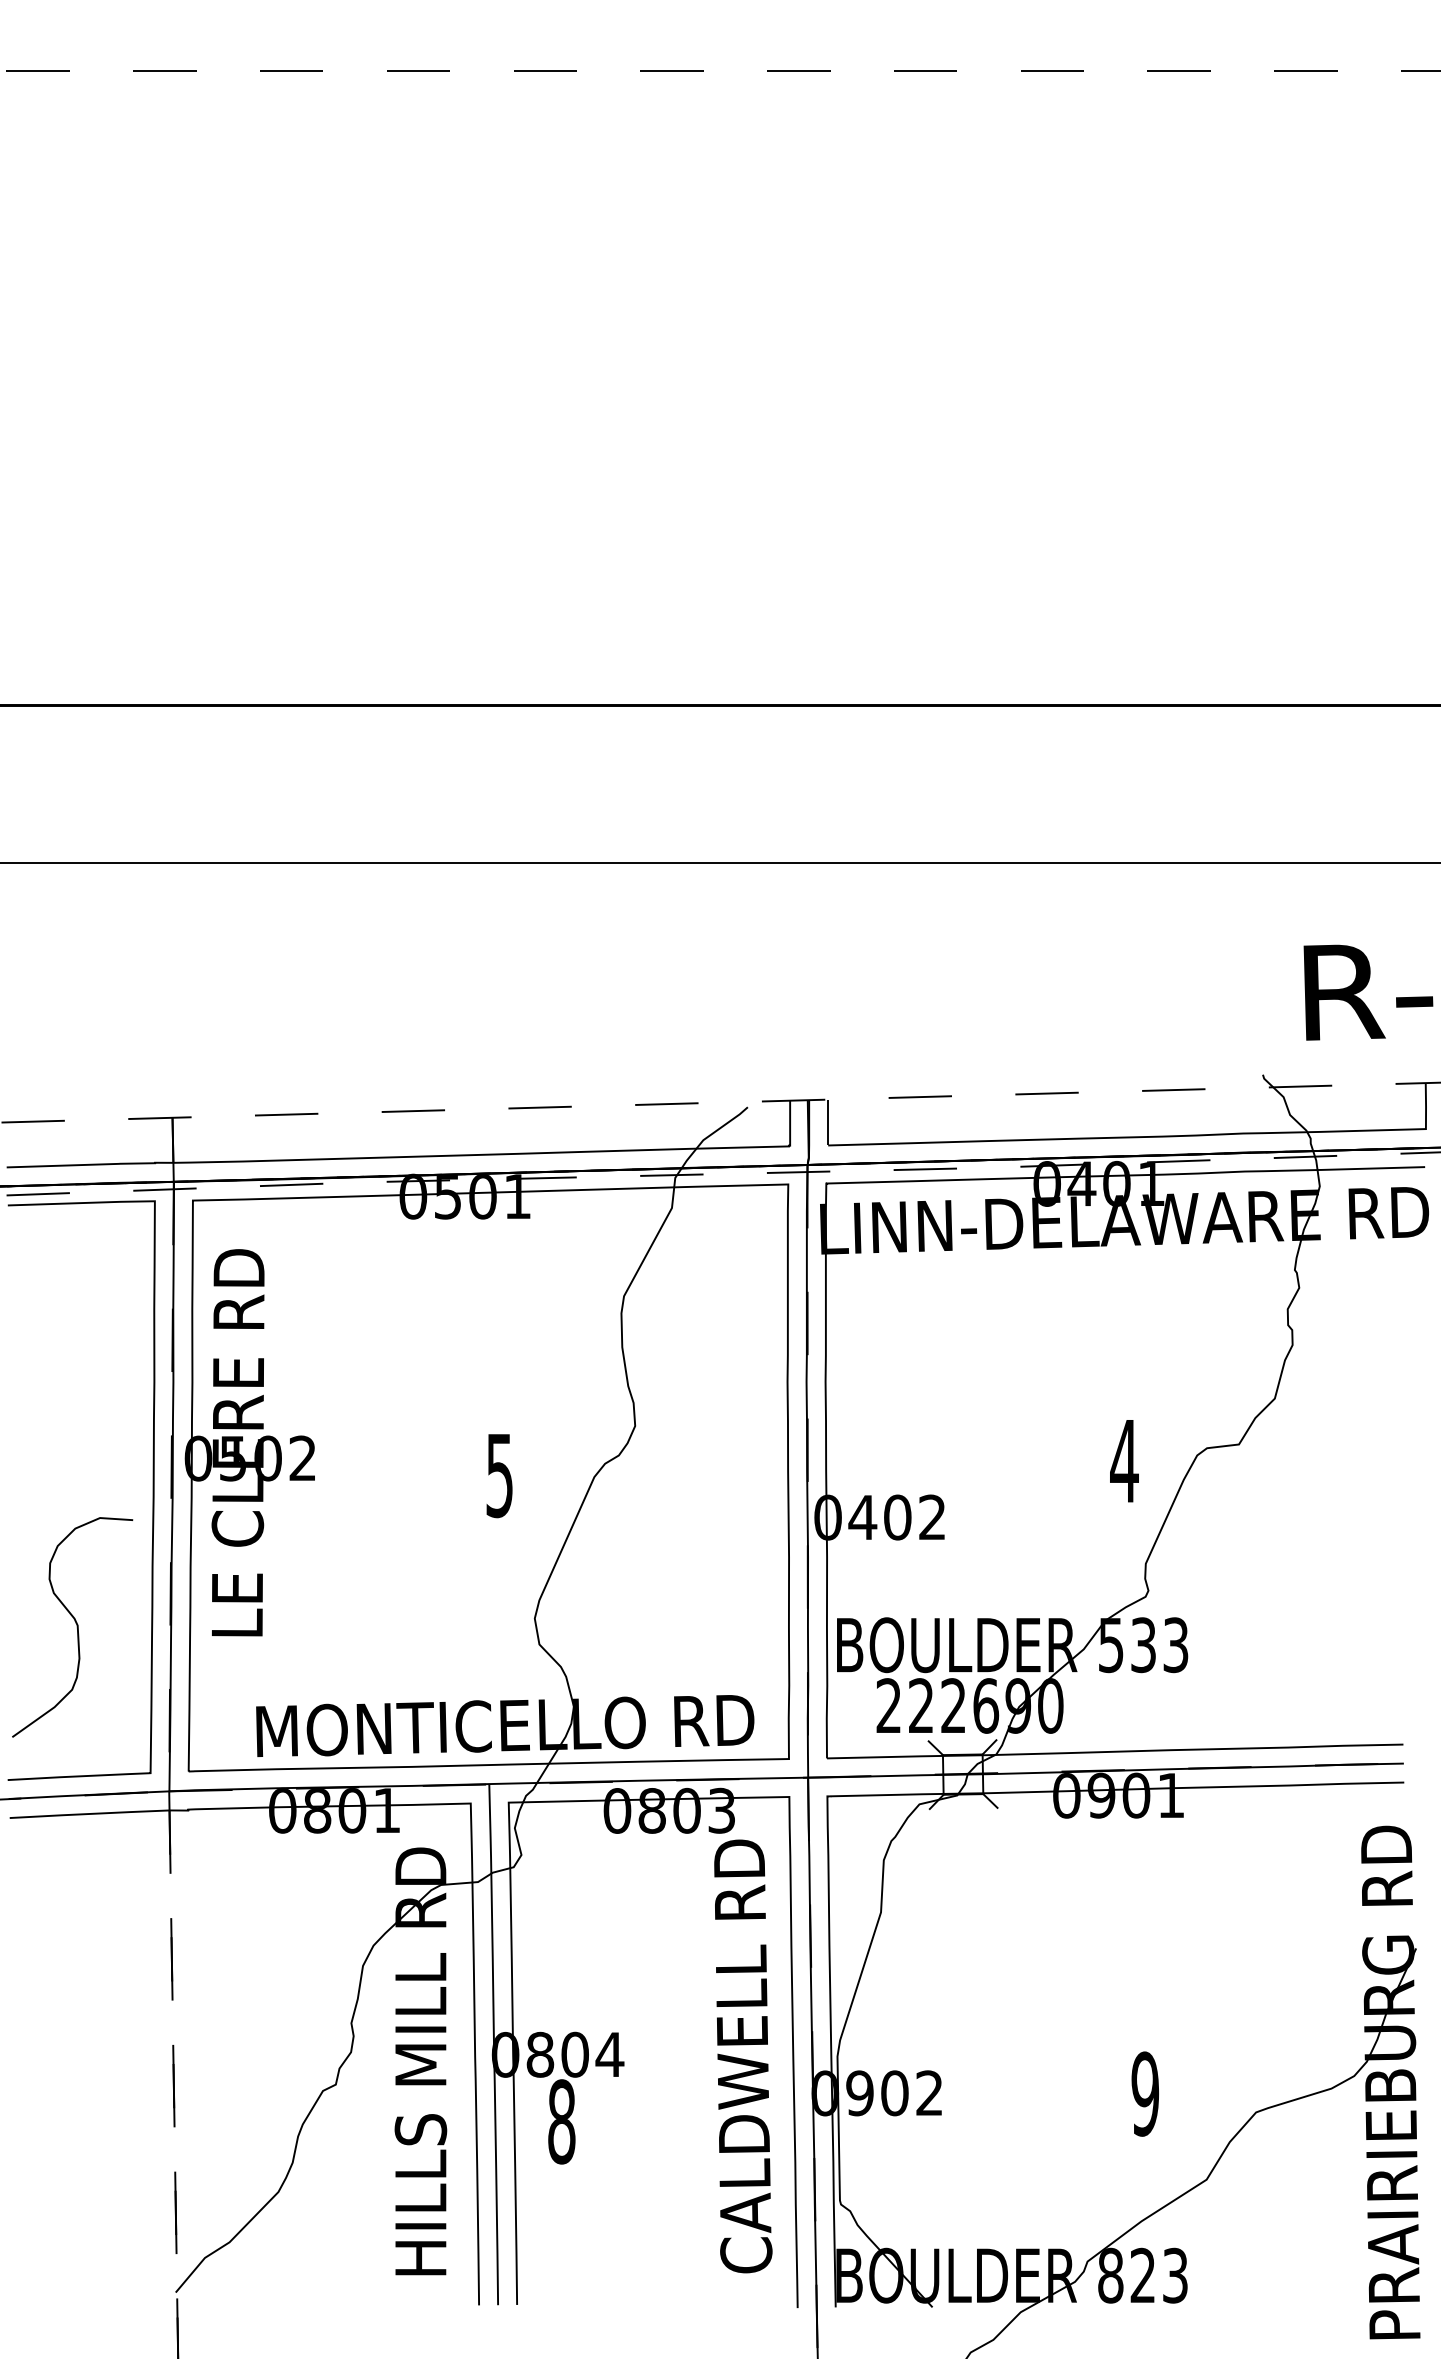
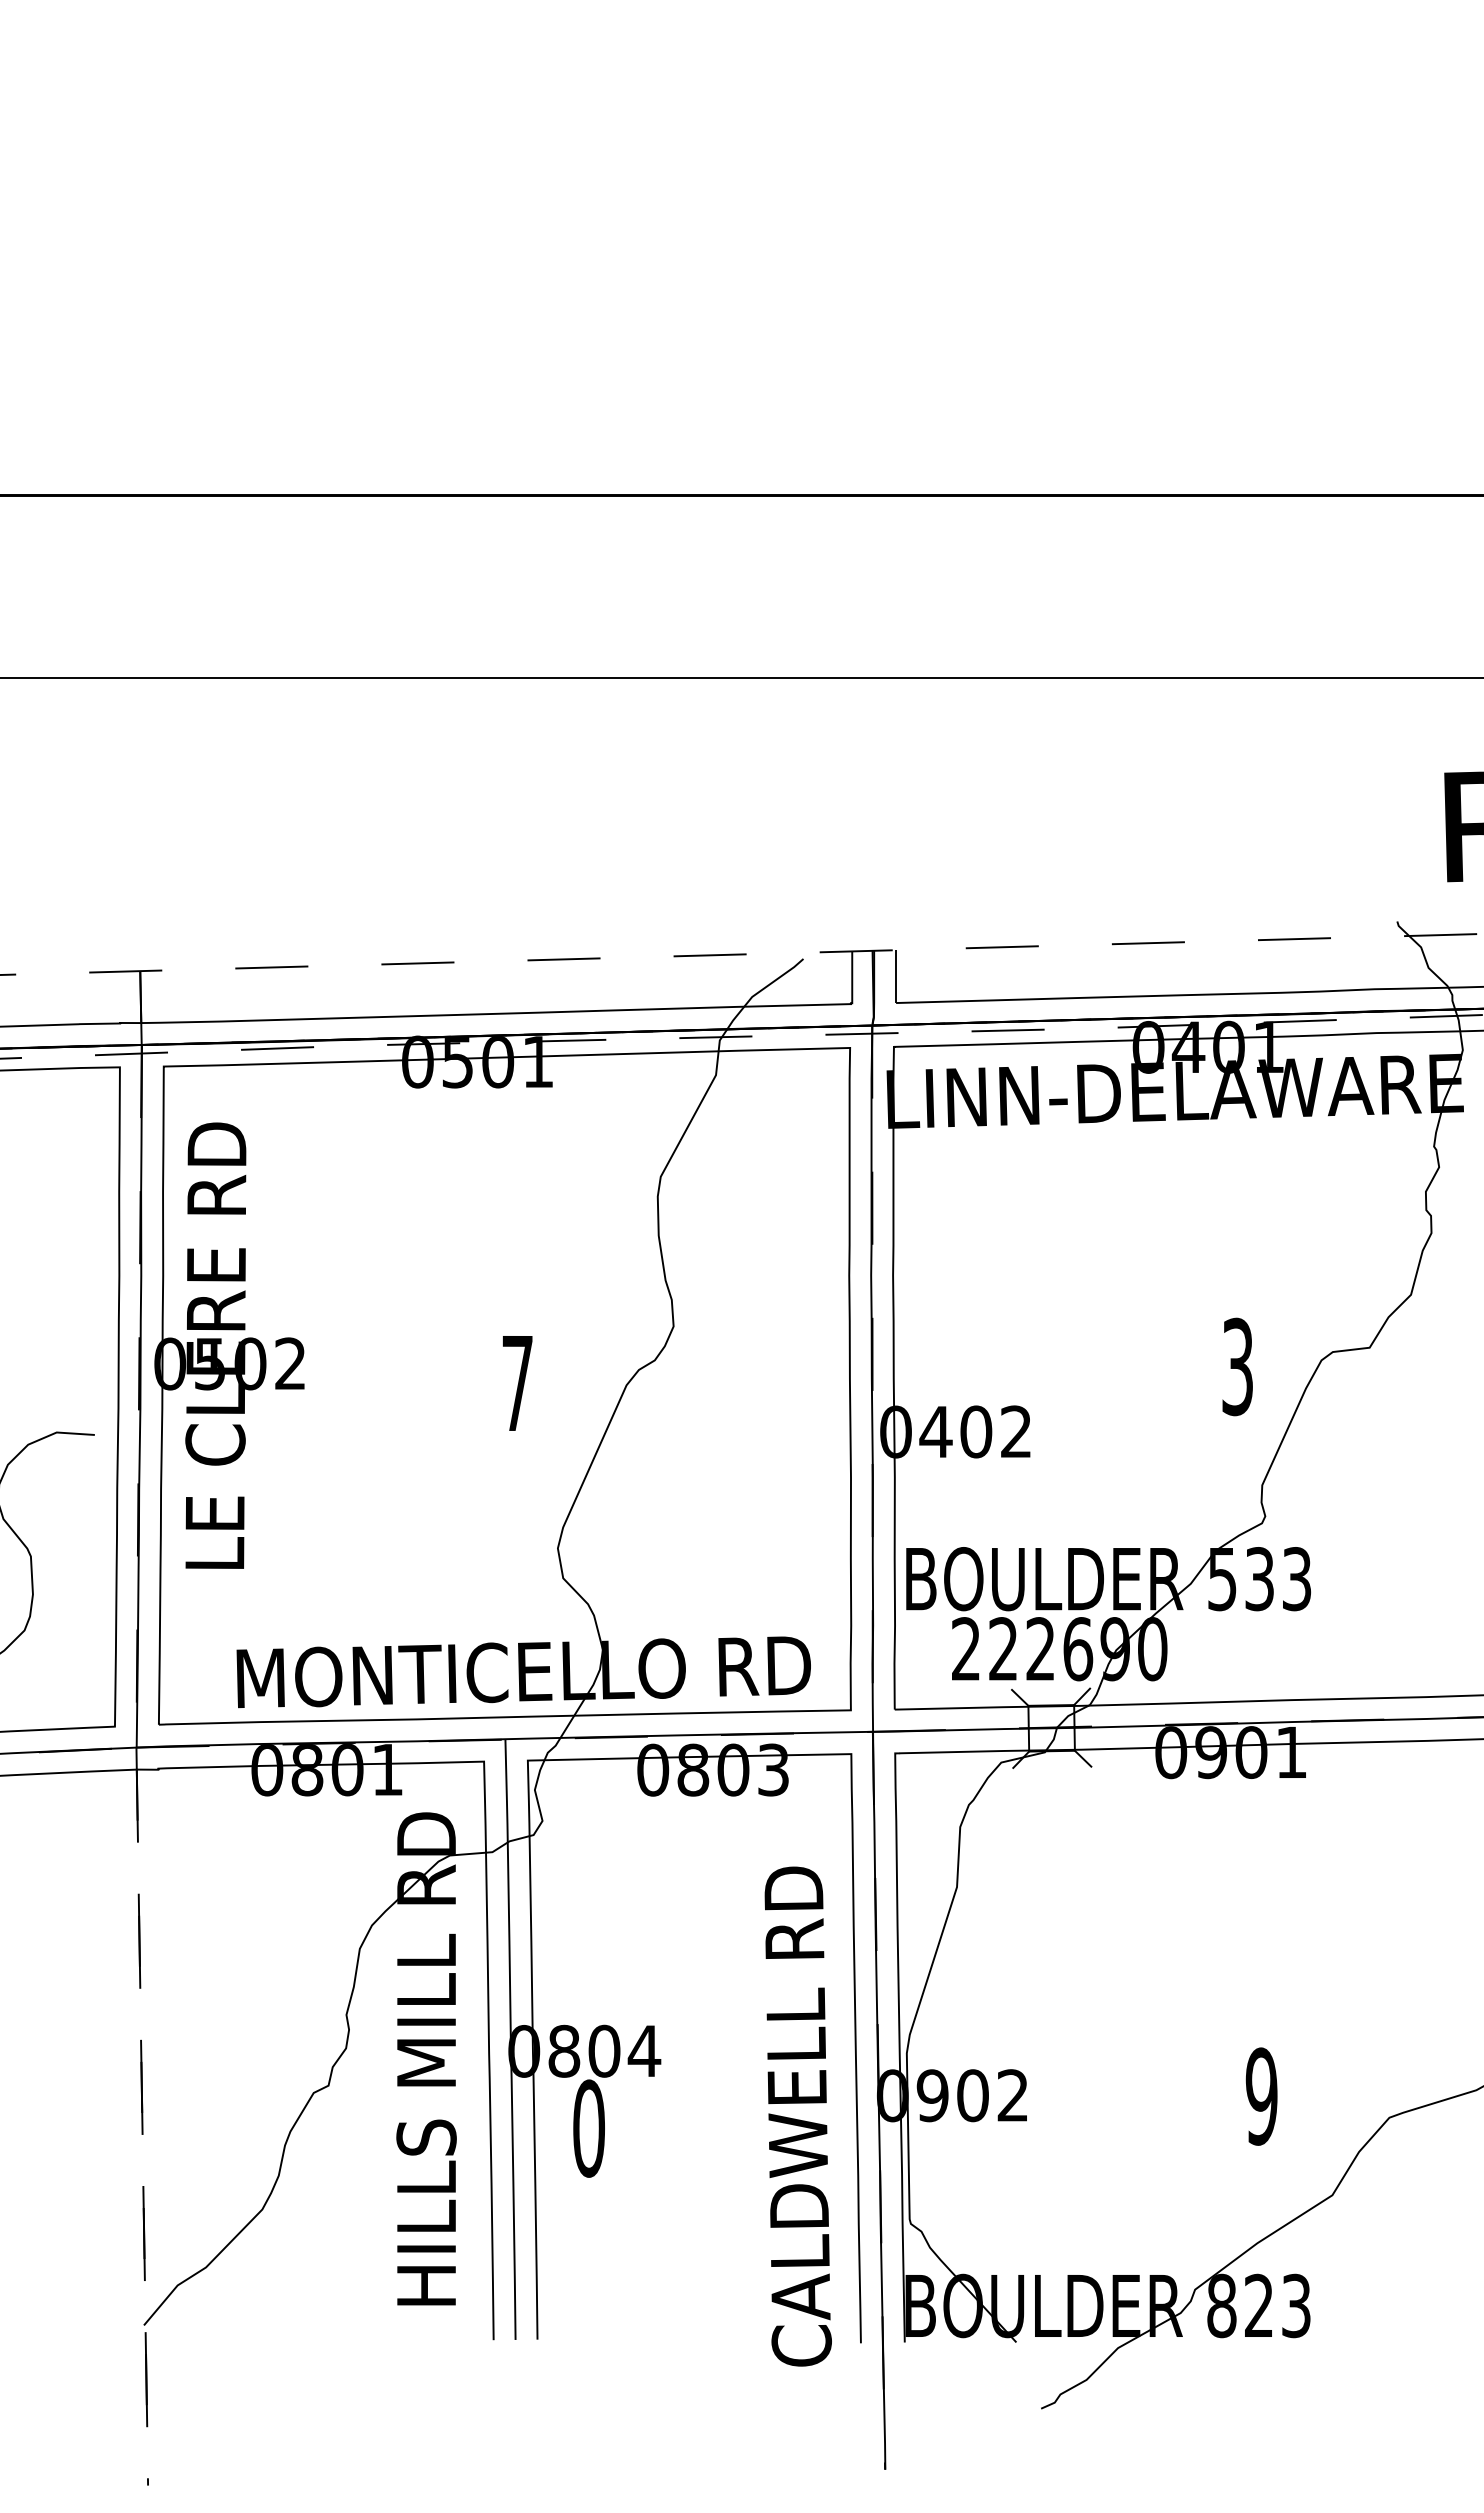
text: (1124, 1460) -> (1237, 1366), 4 -> 3
text: (499, 1476) -> (517, 1384), 5 -> 7
text: (743, 2056) -> (798, 2116), moved
text: (561, 2121) -> (588, 2128), 8 -> 0

